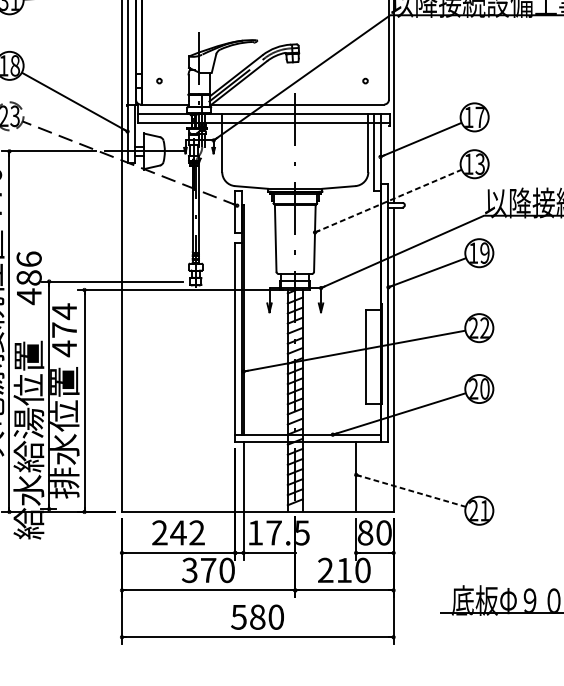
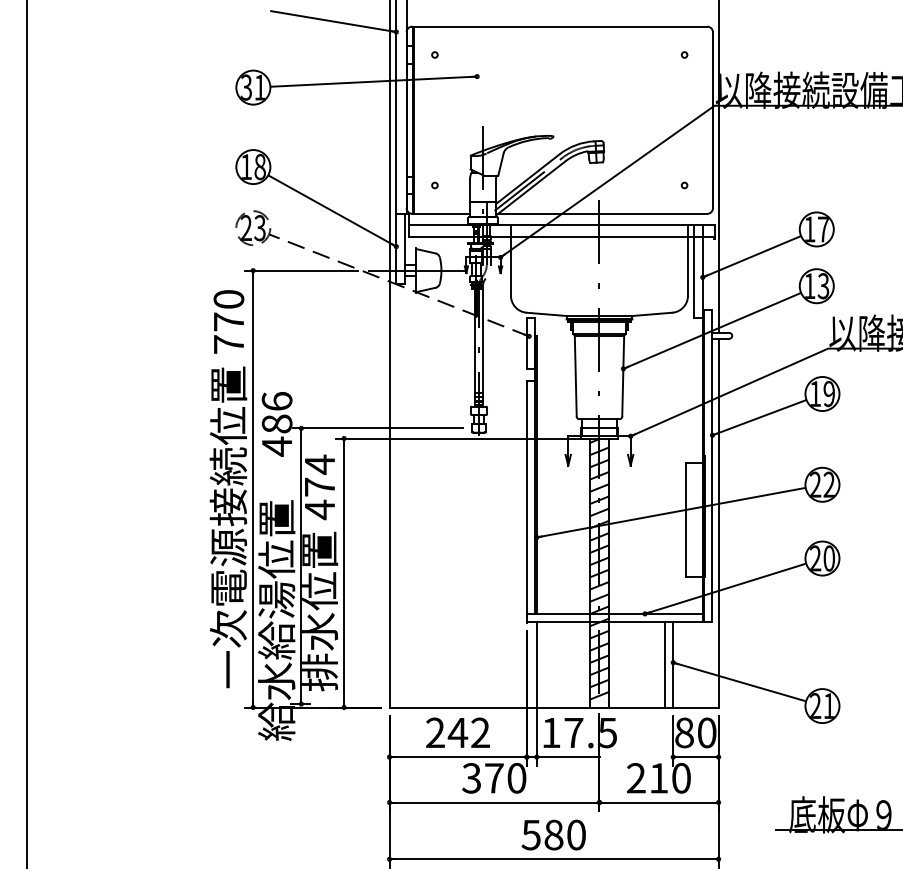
line: (388, 200) -> (712, 330), dashed -> solid
line: (348, 476) -> (664, 664), added
line: (411, 491) -> (740, 682), dashed -> solid

